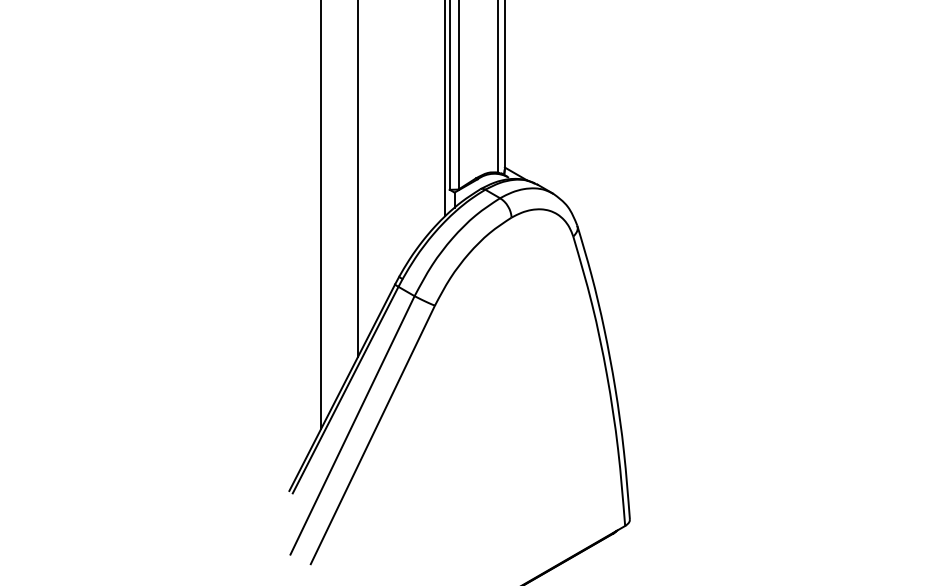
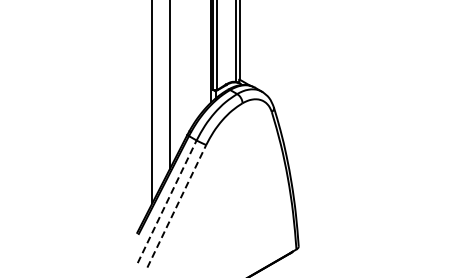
line: (353, 424) -> (167, 201), solid -> dashed
line: (372, 435) -> (176, 206), solid -> dashed

